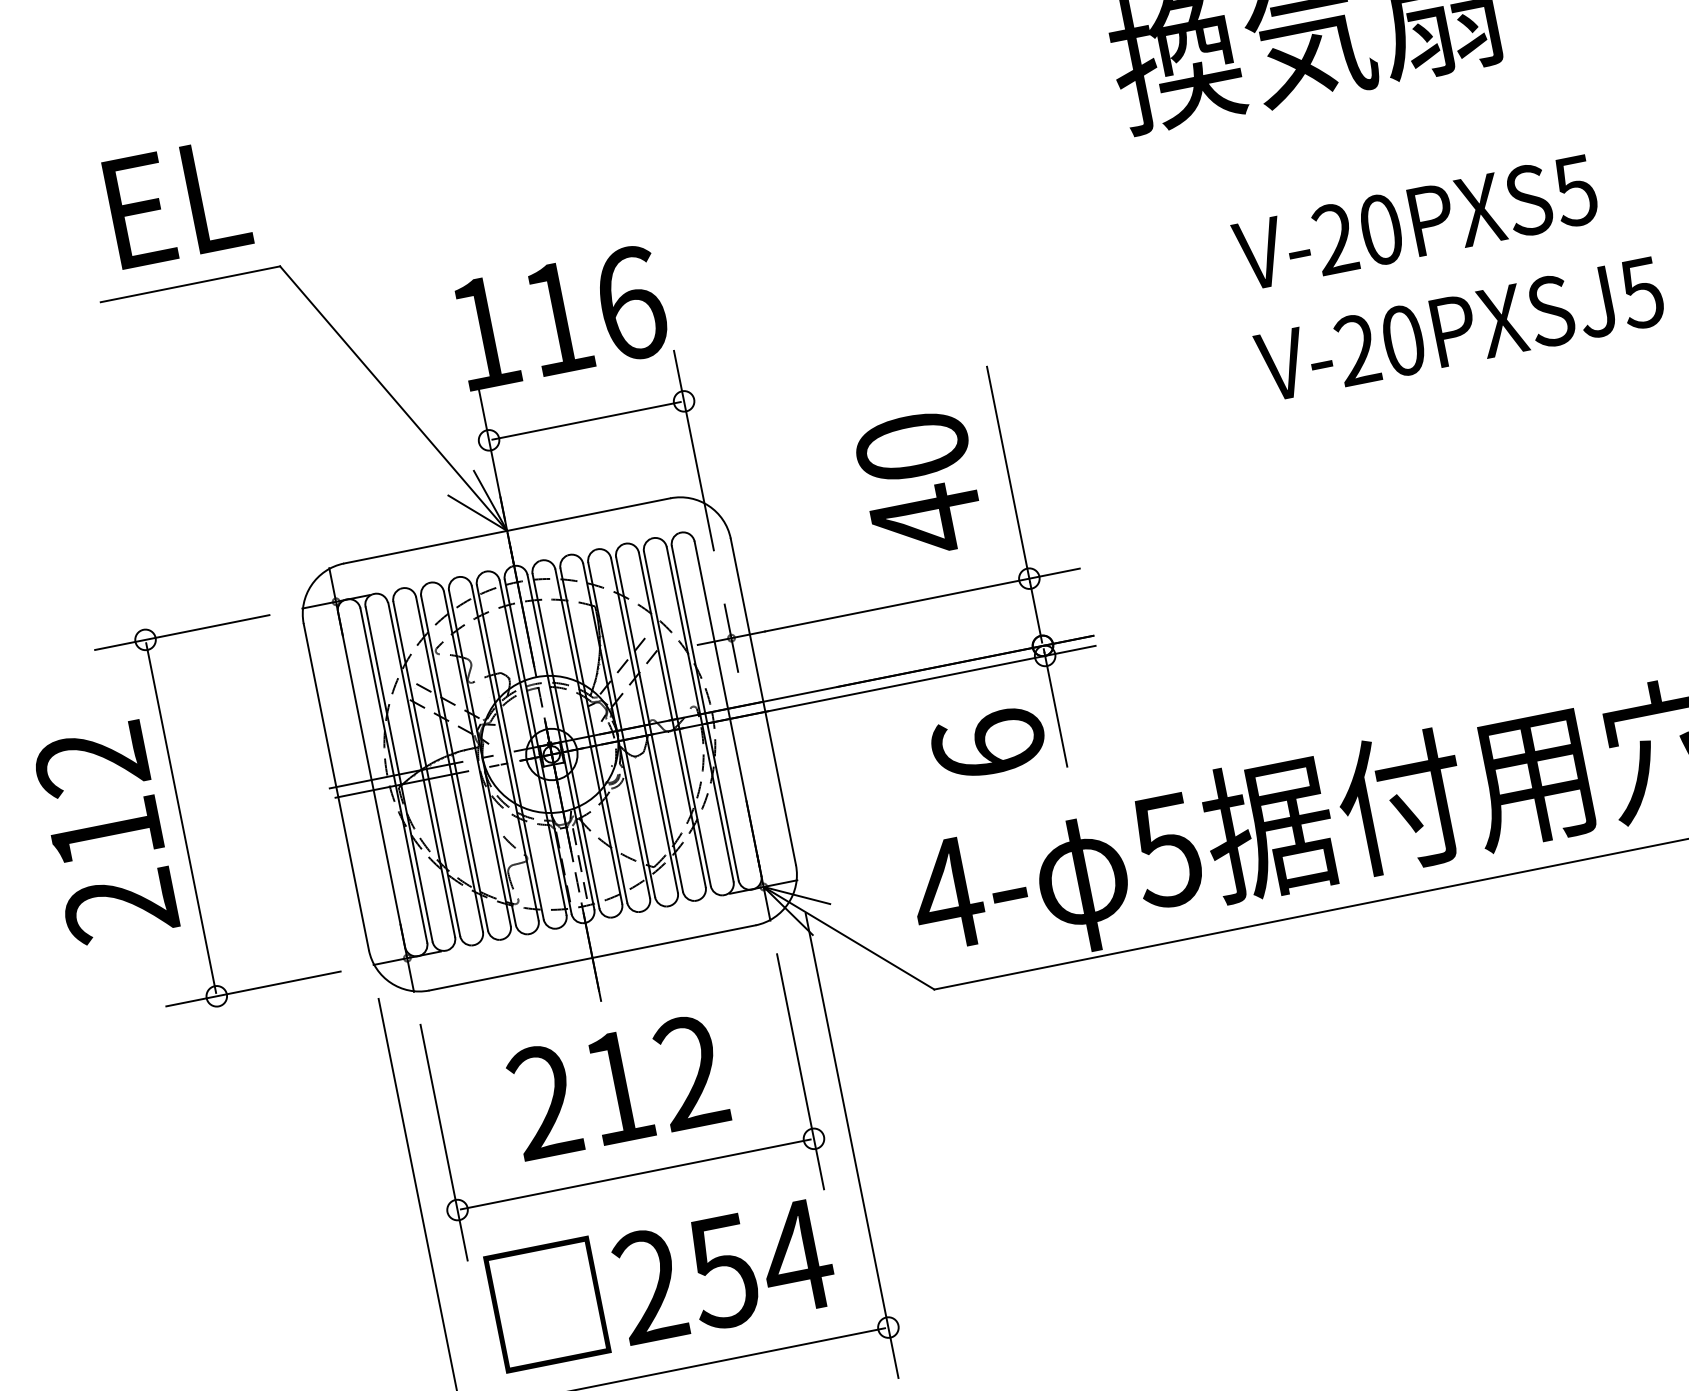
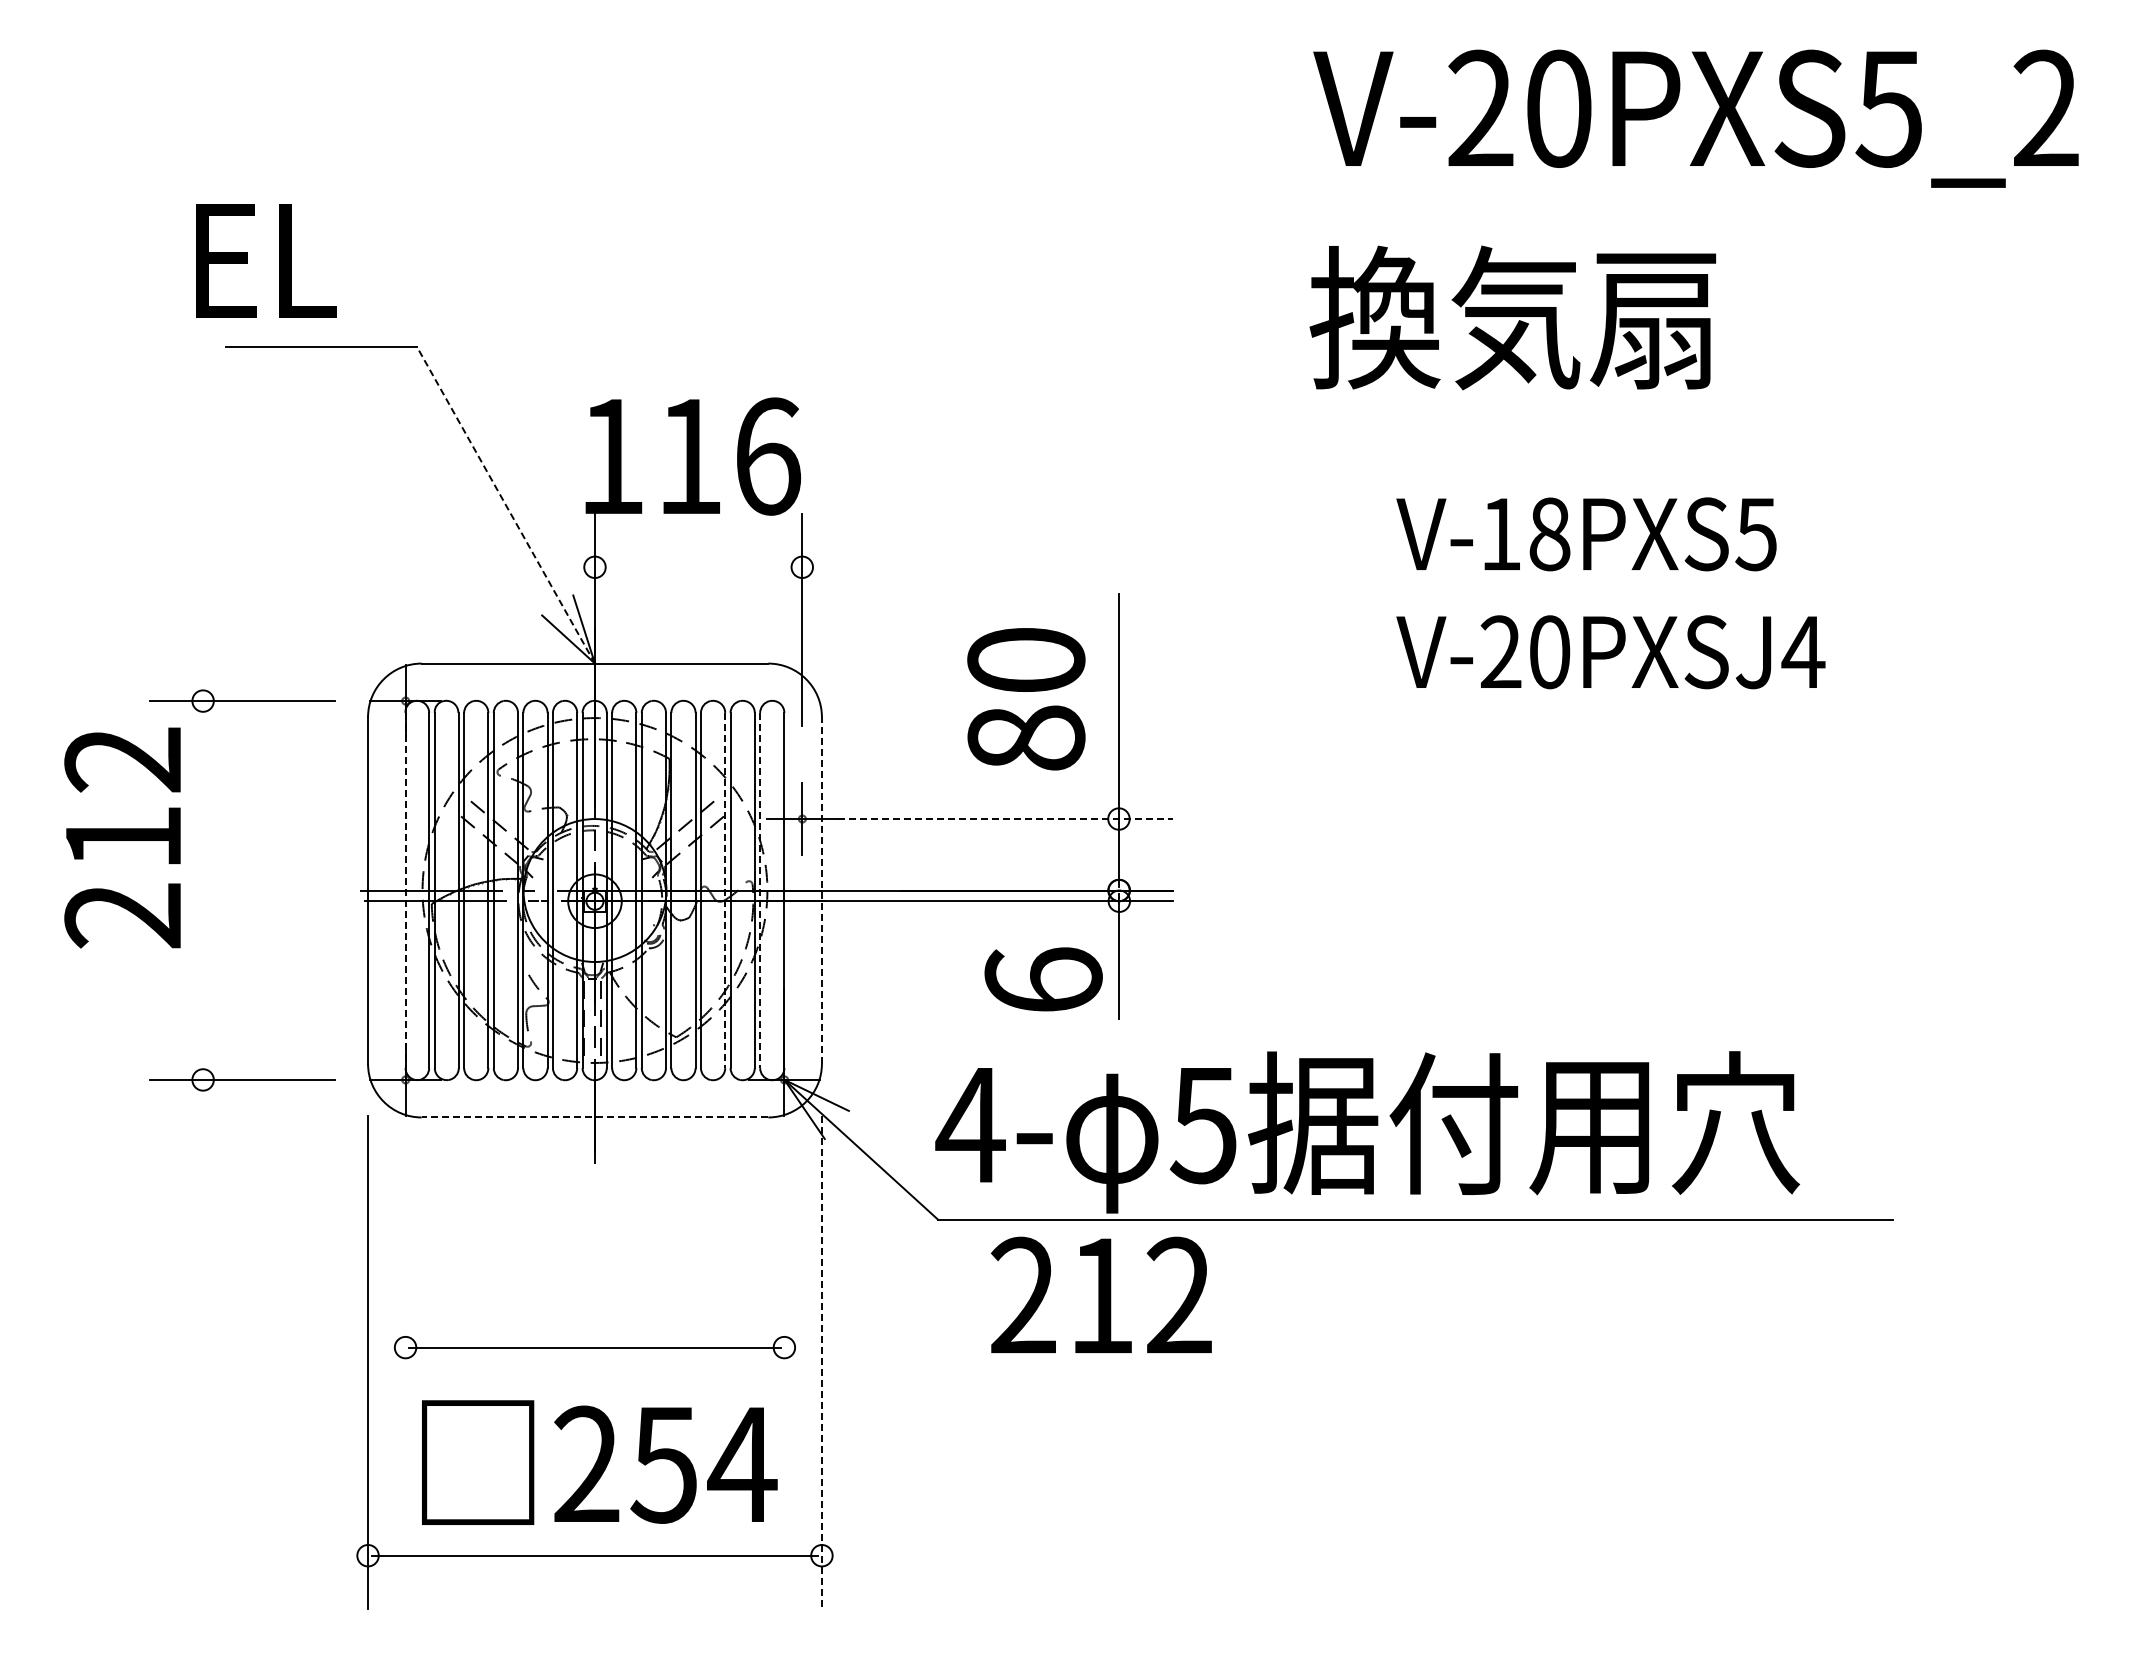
text: (177, 202) -> (266, 260), moved
text: (1358, 234) -> (1525, 534), V-20PXS5 -> V-18PXS5
text: (1642, 293) -> (1803, 652), V-20PXSJ5 -> V-20PXSJ4
line: (393, 399) -> (505, 505), solid -> dashed
line: (586, 421) -> (698, 567), removed
text: (927, 520) -> (1026, 738), 40 -> 80
line: (922, 600) -> (1005, 819), solid -> dashed
line: (762, 701) -> (821, 890), solid -> dashed
line: (705, 713) -> (760, 890), solid -> dashed
line: (672, 719) -> (725, 890), solid -> dashed
line: (371, 780) -> (405, 890), solid -> dashed
line: (181, 818) -> (203, 890), removed
text: (105, 833) -> (122, 837), moved
line: (592, 958) -> (594, 1117), solid -> dashed
line: (800, 1071) -> (784, 1276), removed
text: (617, 1086) -> (1101, 1294), moved
line: (443, 1142) -> (405, 1275), removed
line: (851, 1145) -> (821, 1362), solid -> dashed

